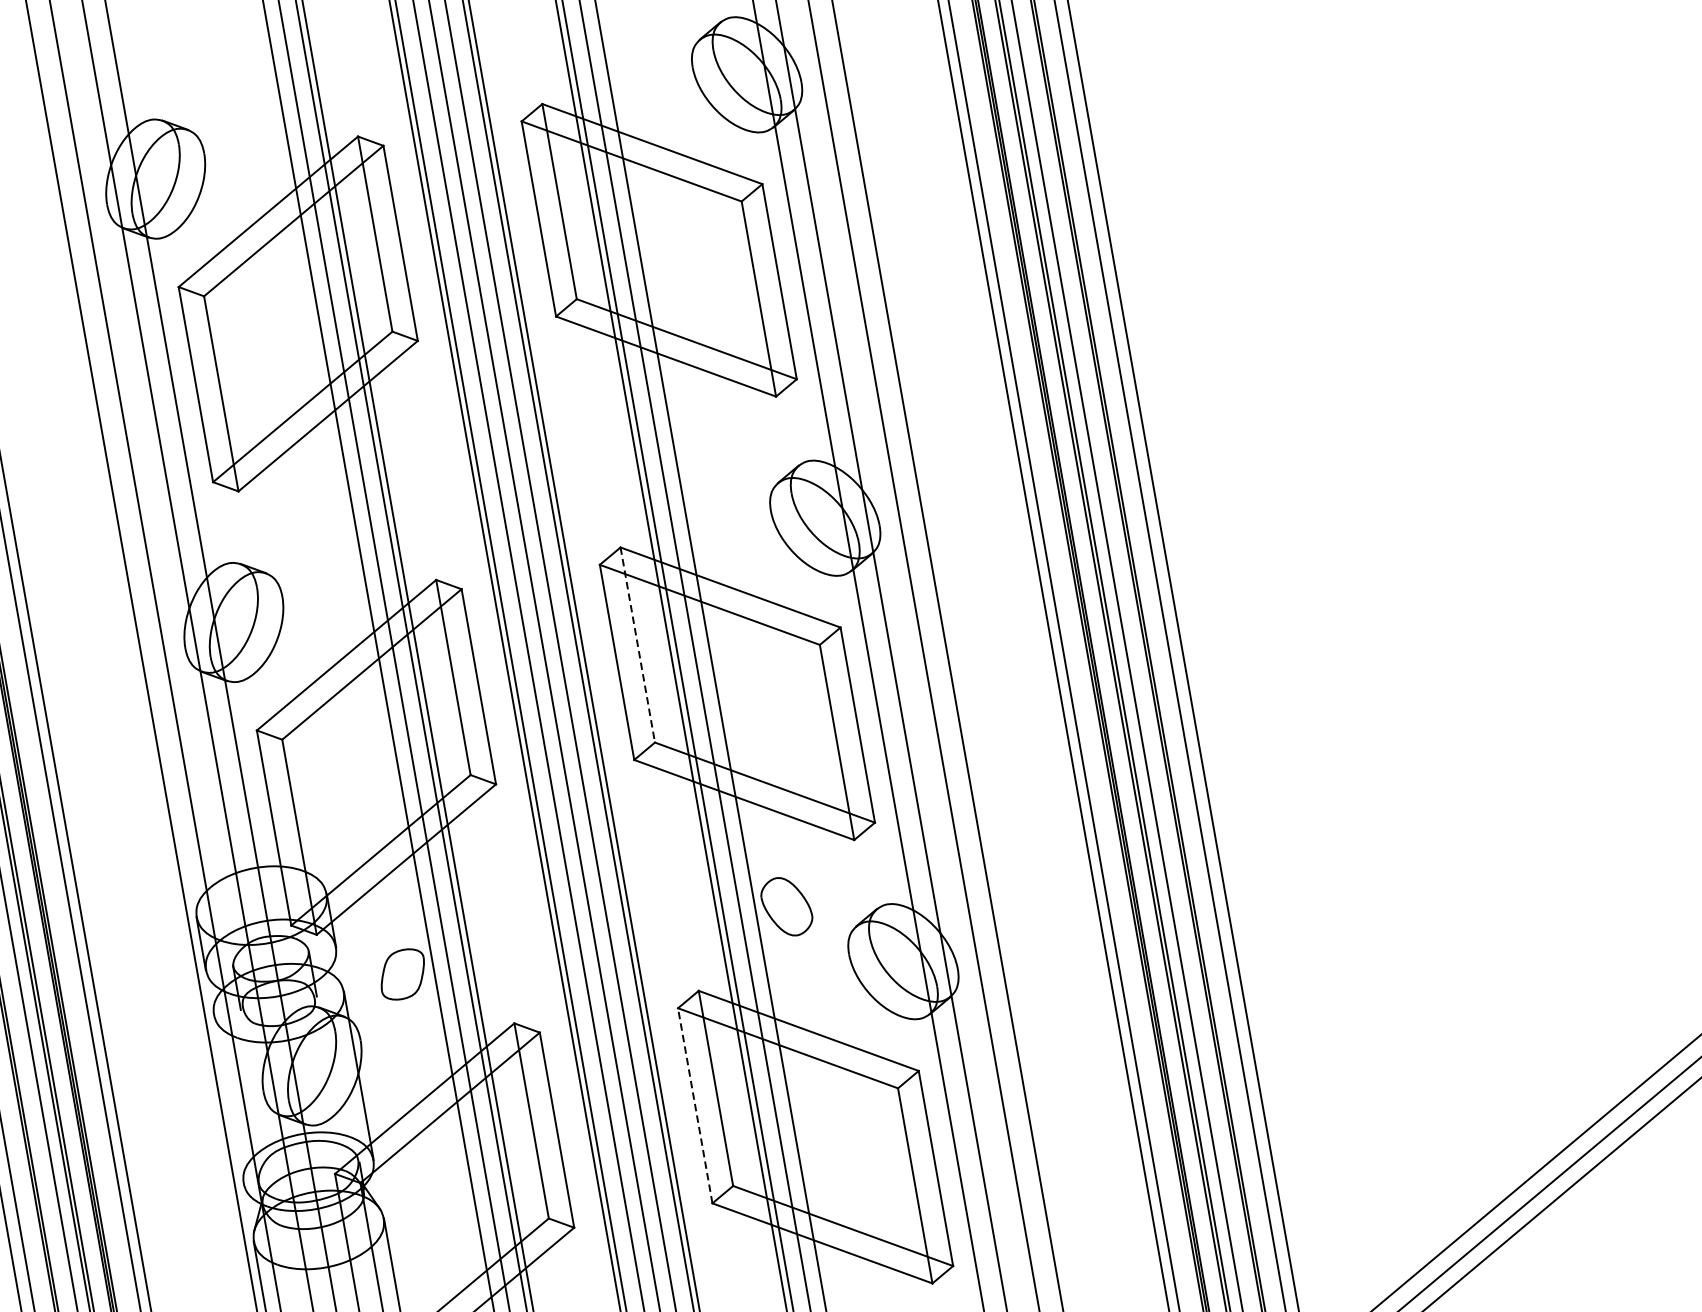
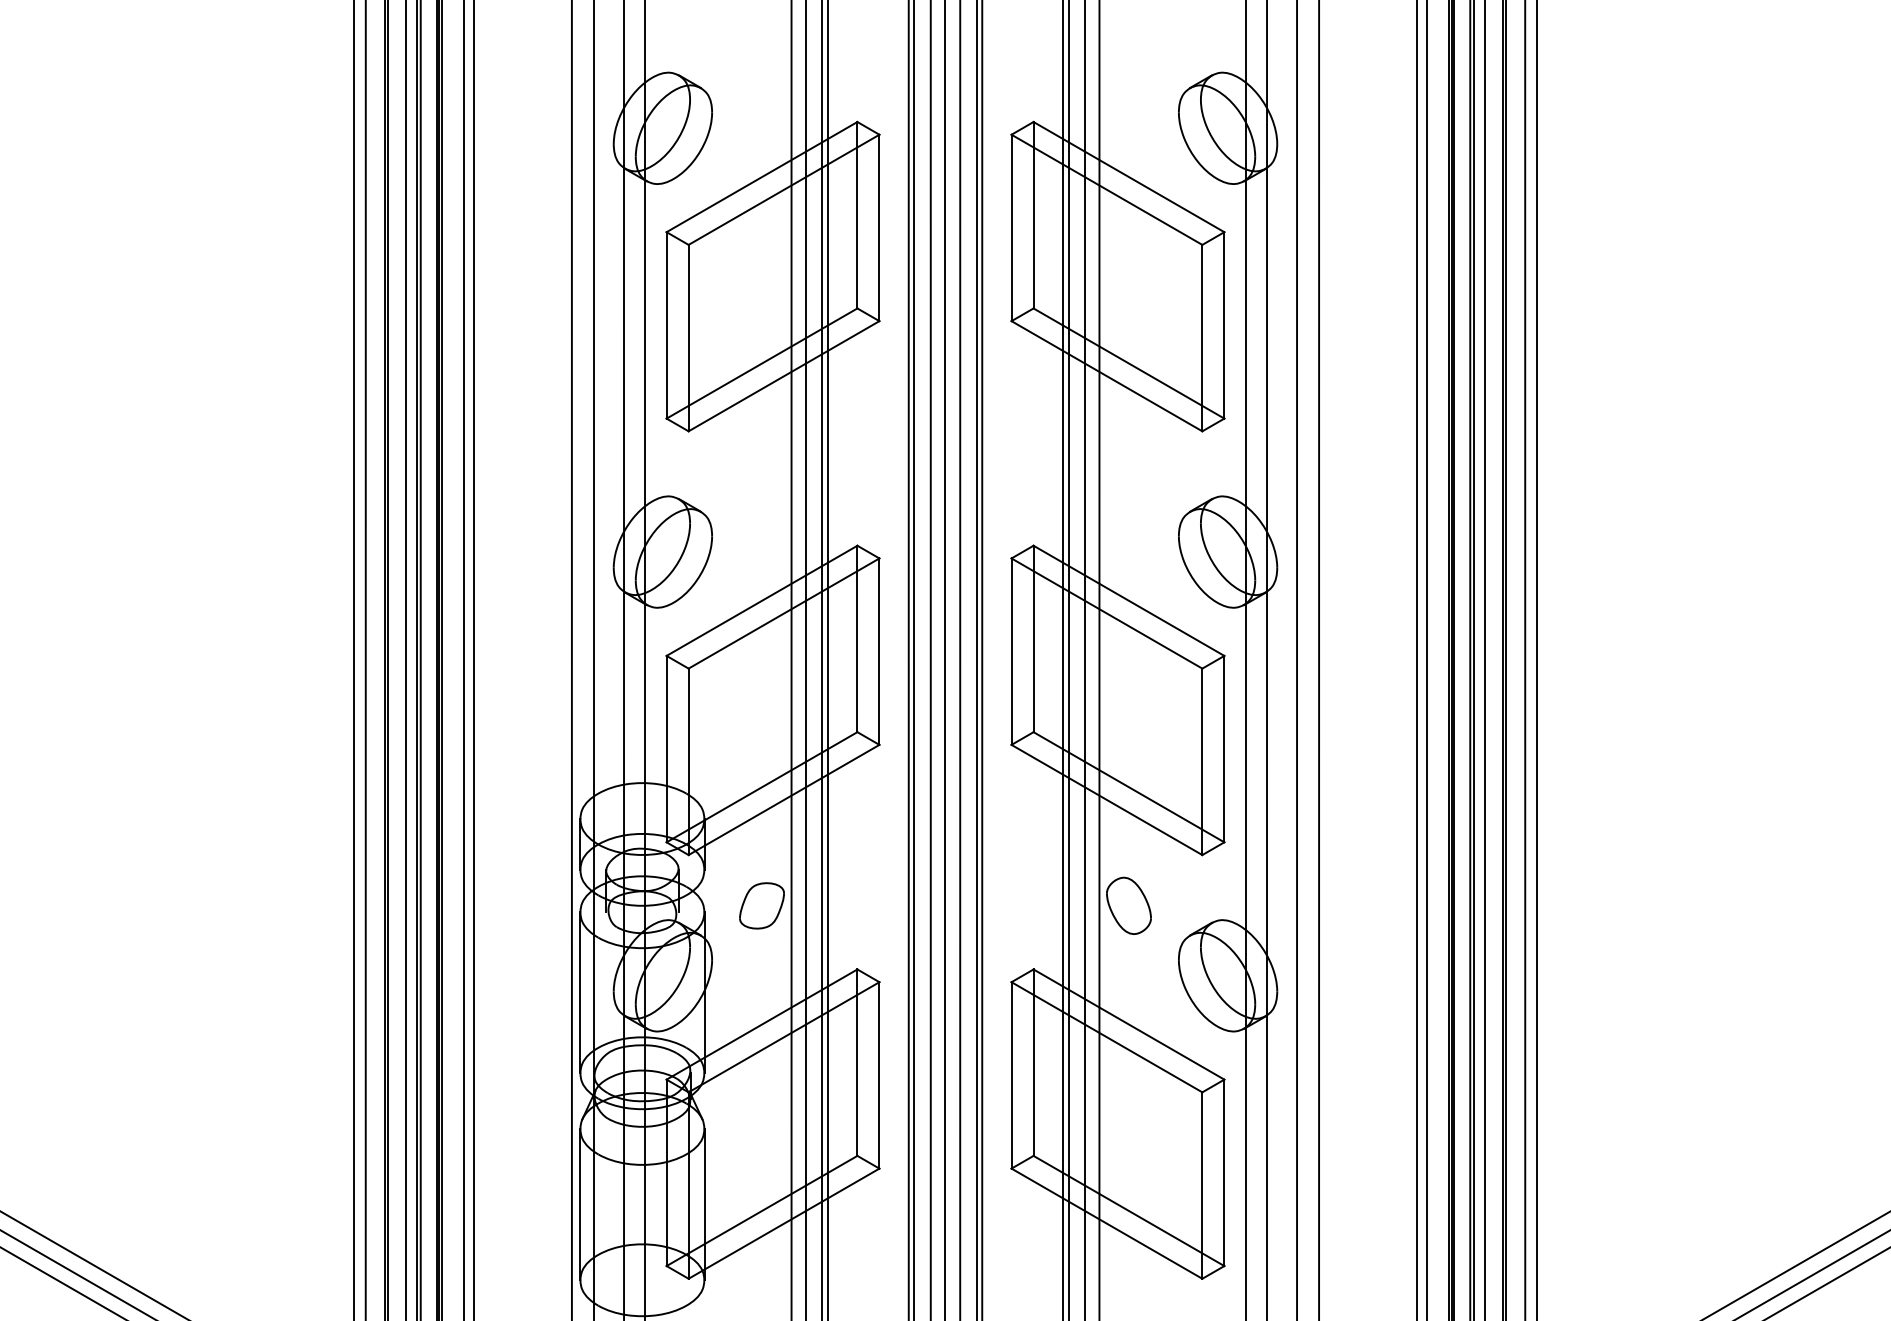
line: (637, 645) -> (1033, 639), dashed -> solid
line: (228, 1098) -> (580, 992), added
line: (695, 1104) -> (1011, 1074), dashed -> solid

